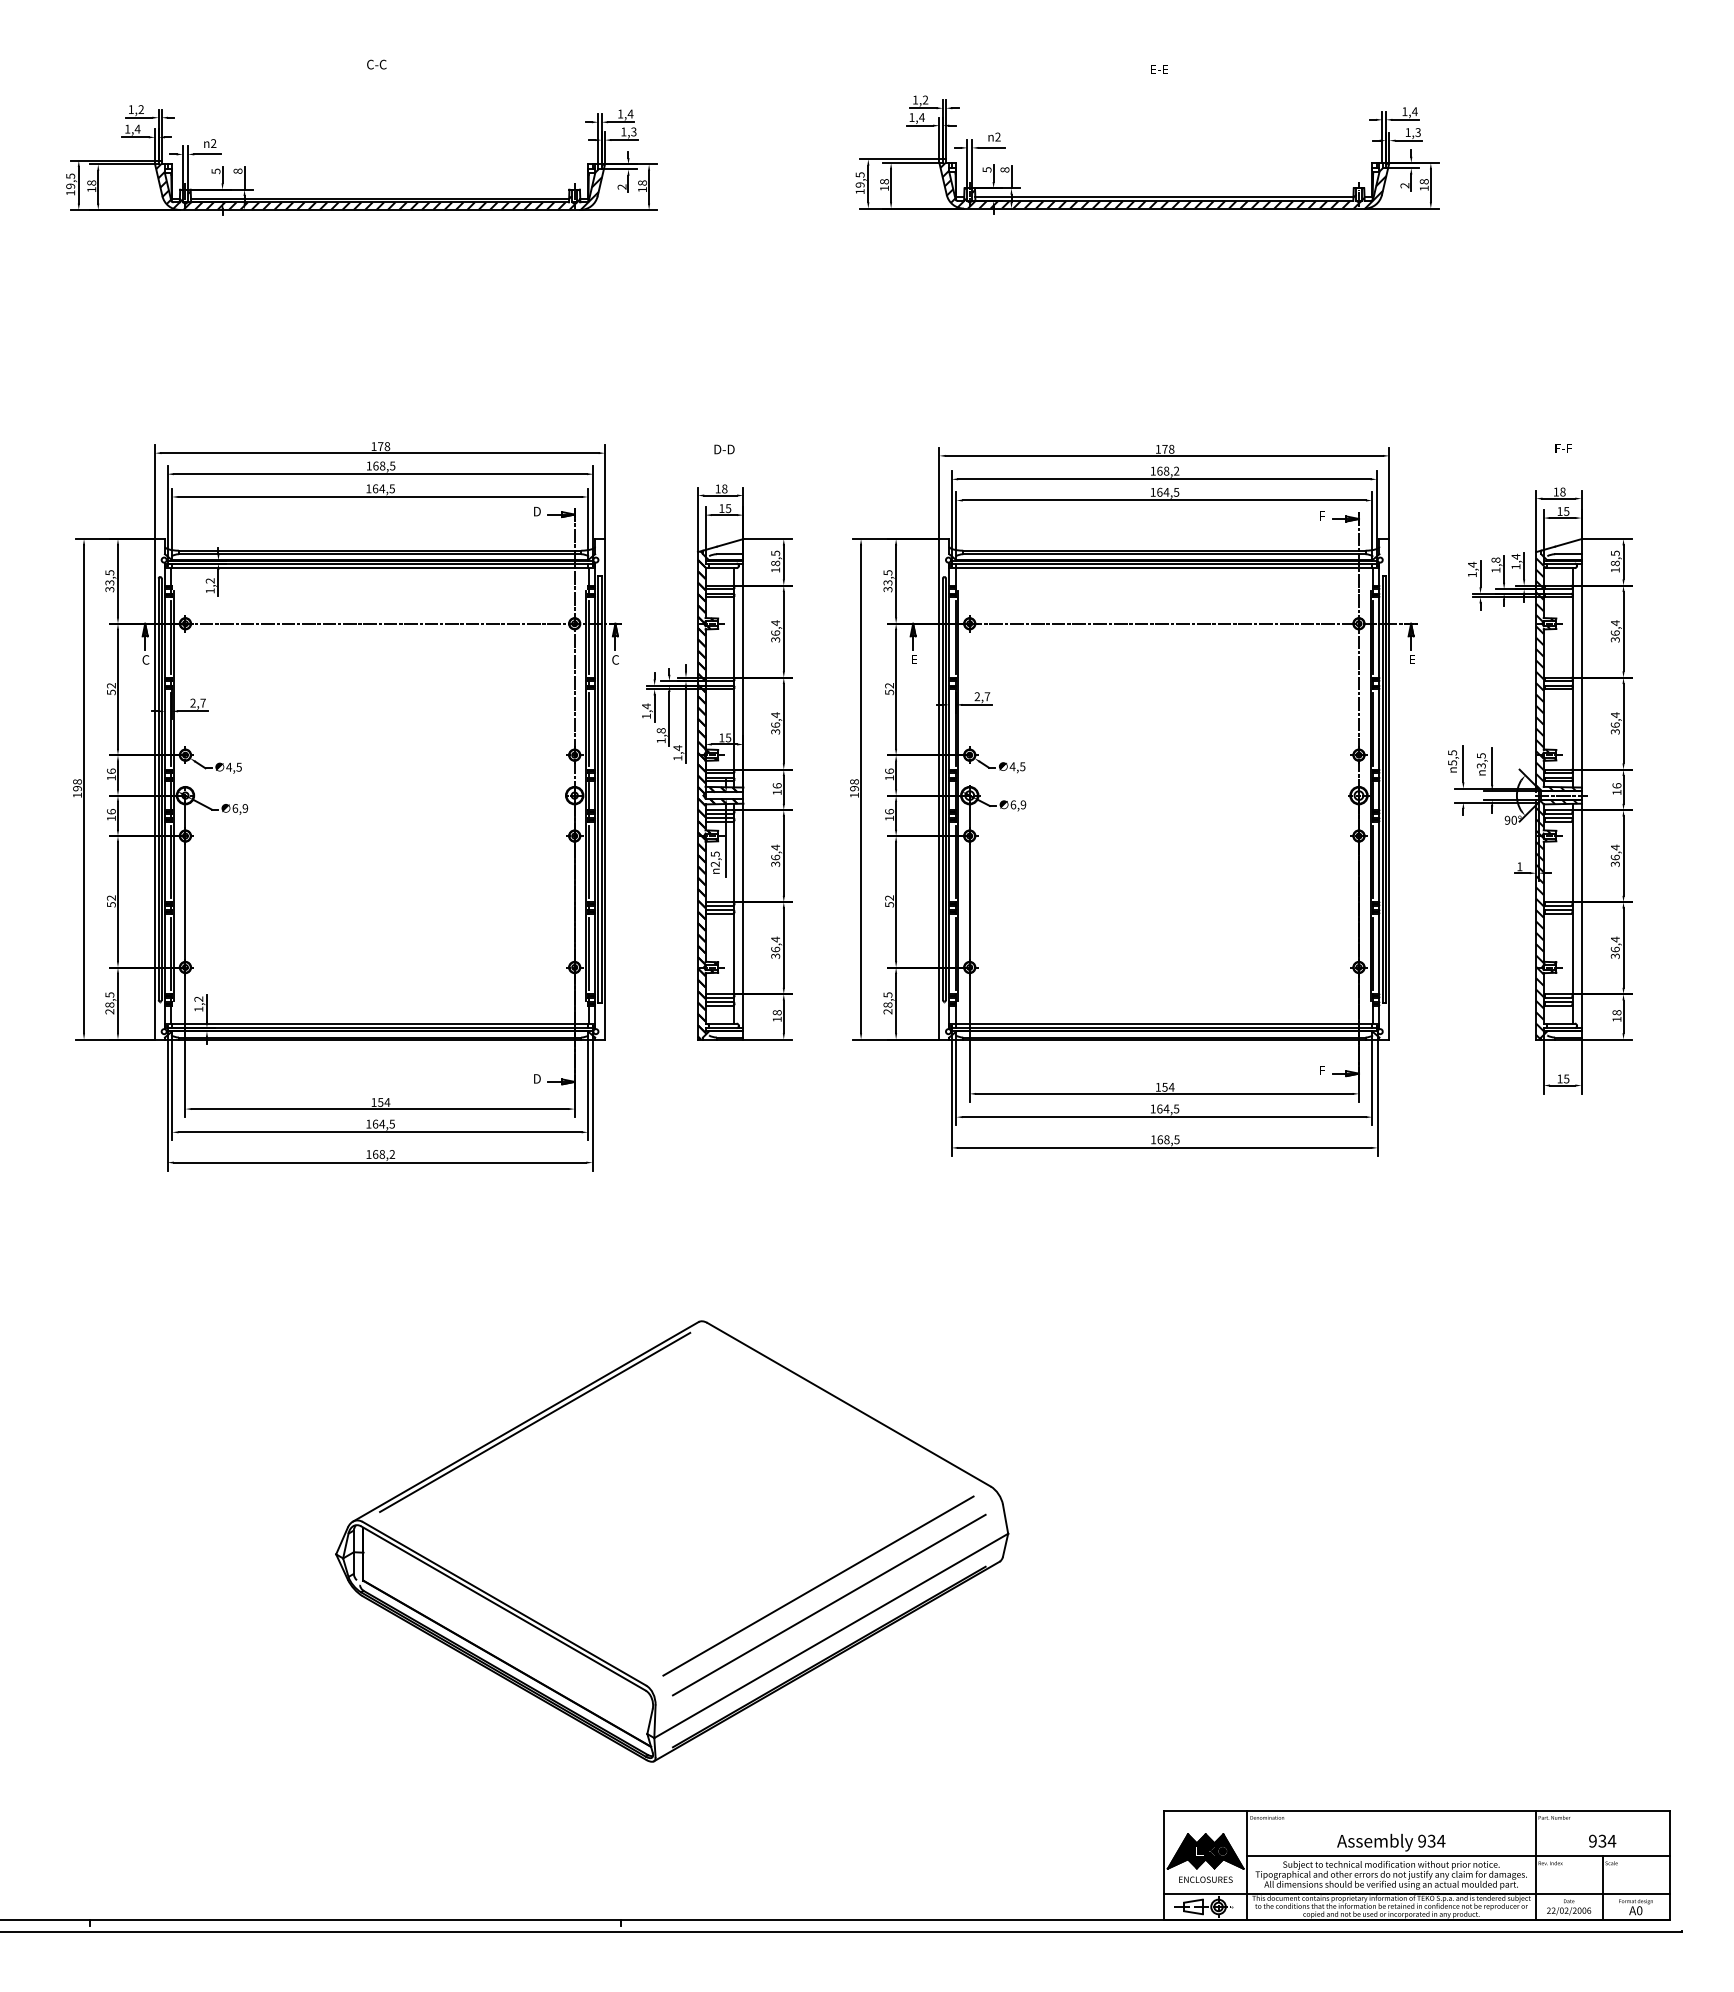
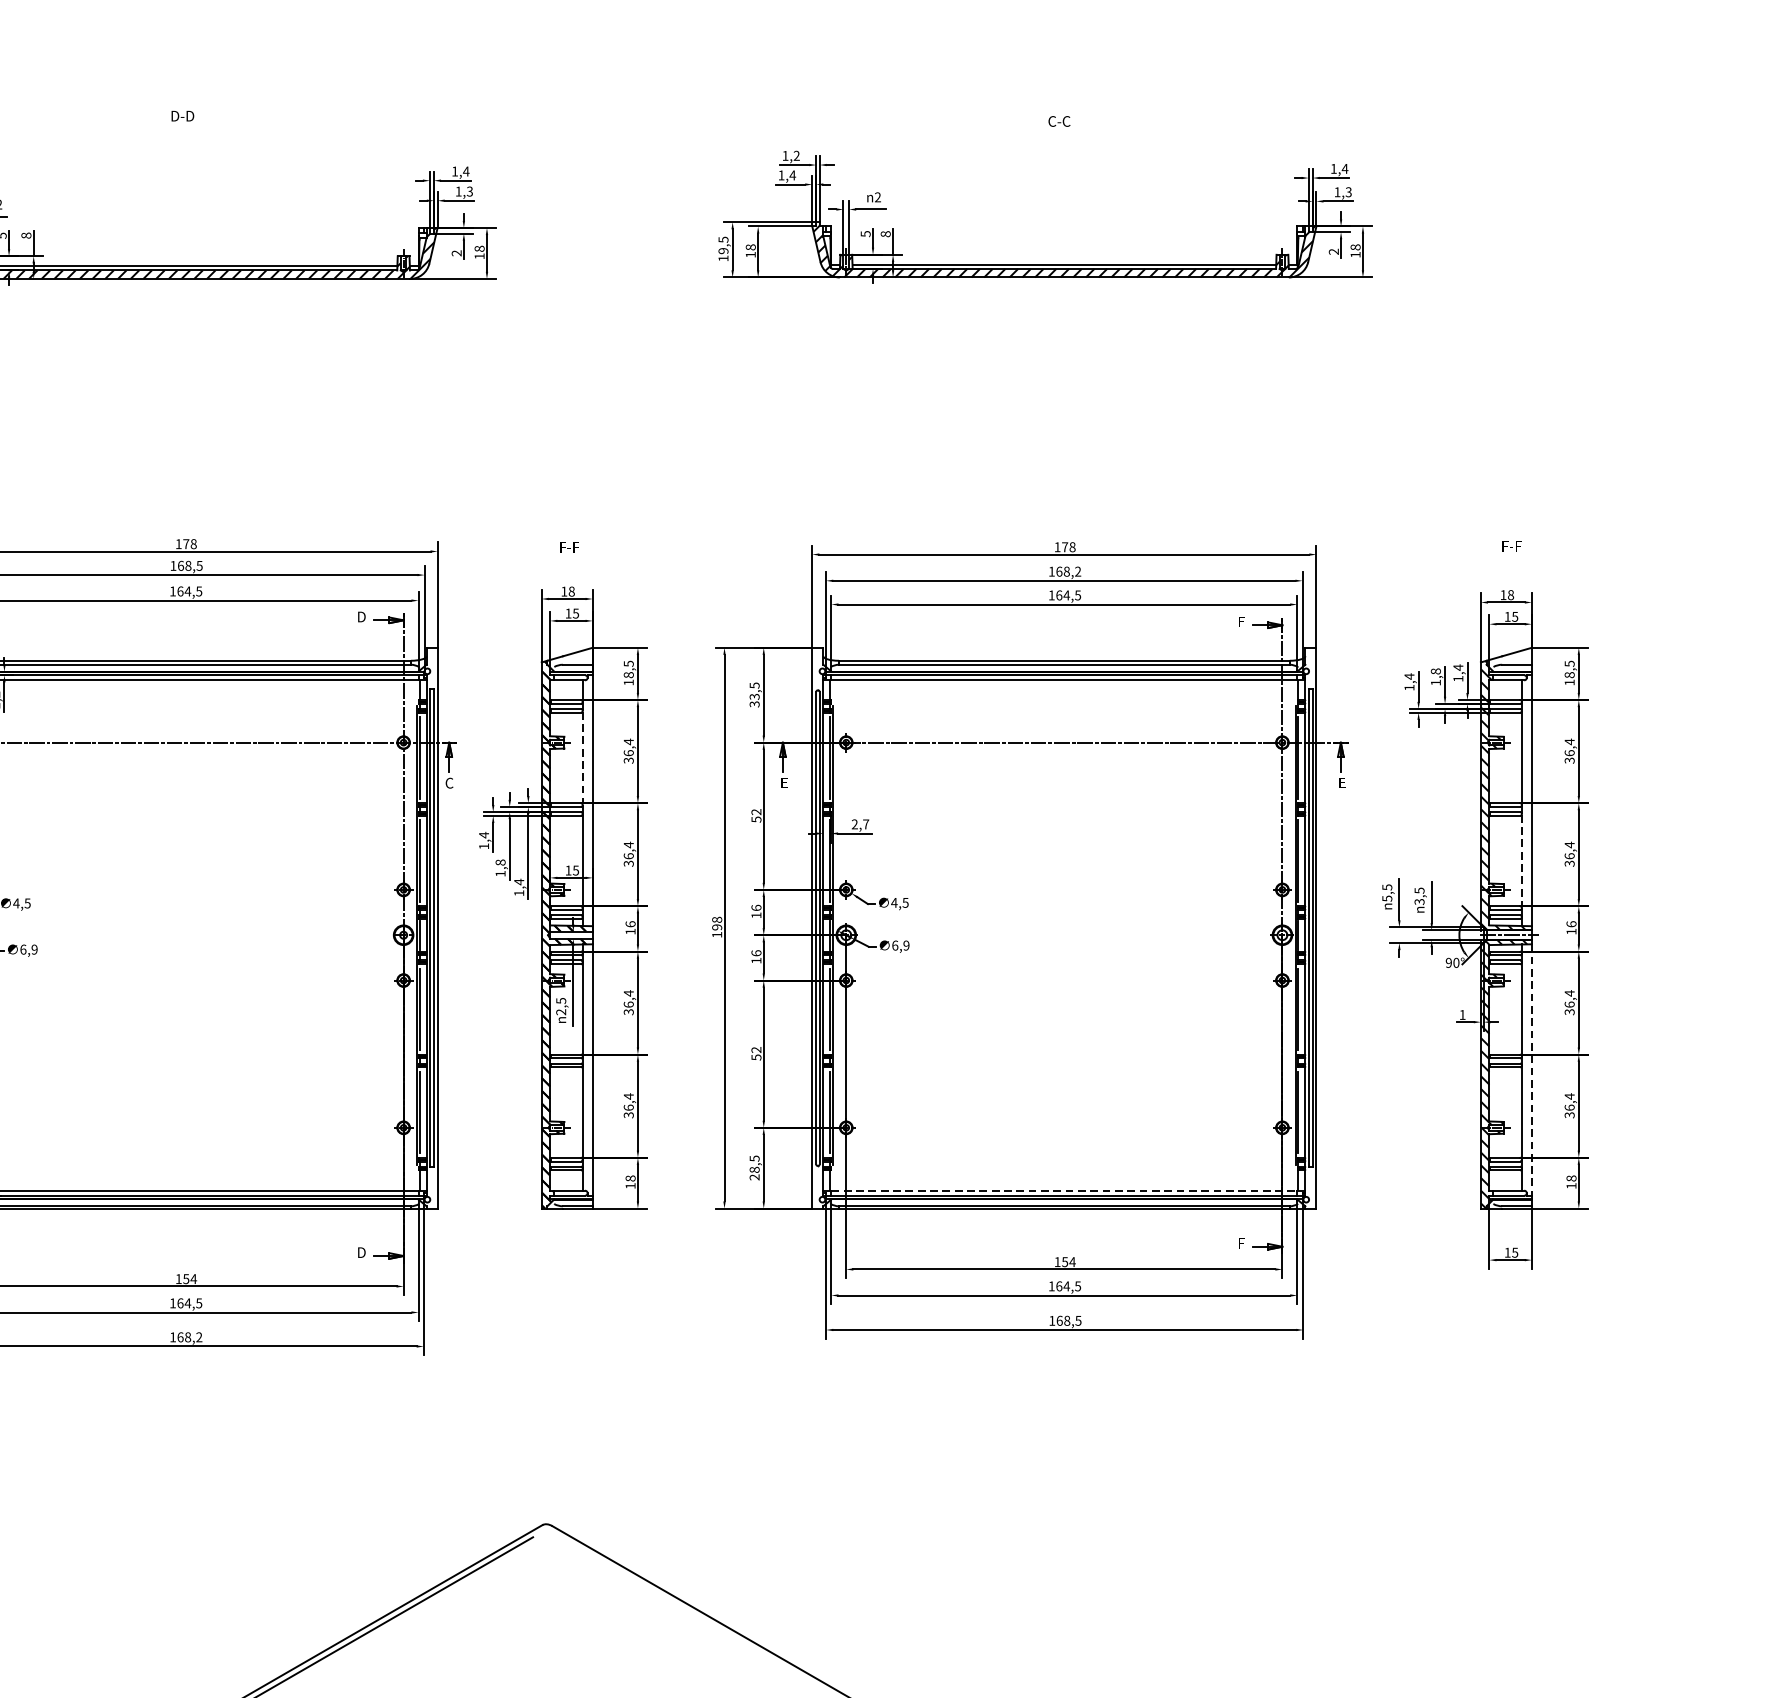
text: (377, 64) -> (182, 116), C-C -> D-D
text: (1159, 69) -> (1058, 121), E-E -> C-C
text: (724, 449) -> (571, 547), D-D -> F-F
line: (734, 637) -> (582, 758), solid -> dashed
line: (1572, 729) -> (1521, 861), solid -> dashed
line: (1581, 916) -> (1531, 1070), solid -> dashed
line: (1164, 1023) -> (1064, 1190), solid -> dashed

